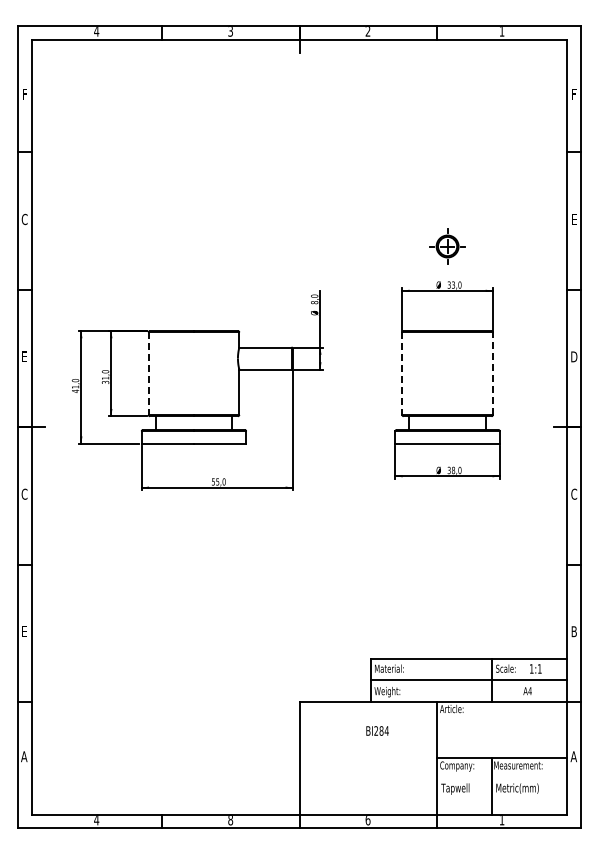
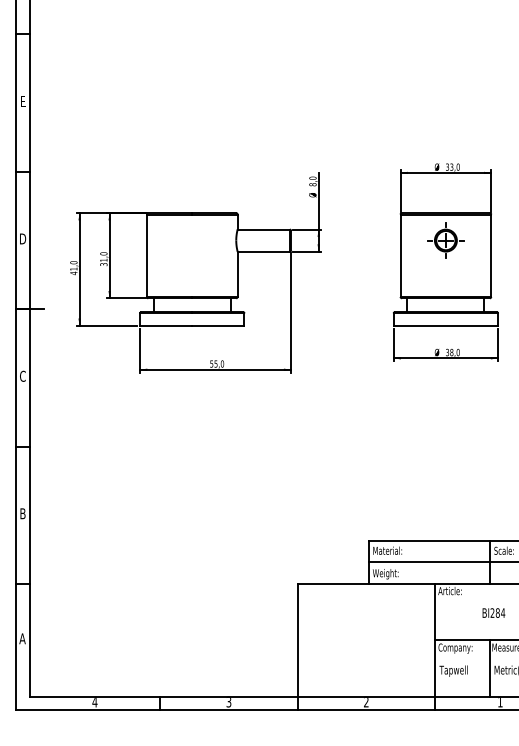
text: (24, 219) -> (22, 101), C -> E
part: (447, 246) -> (445, 240), moved
text: (24, 356) -> (22, 238), E -> D
line: (492, 373) -> (490, 255), dashed -> solid
line: (148, 374) -> (146, 256), dashed -> solid
line: (402, 374) -> (400, 256), dashed -> solid
text: (24, 631) -> (22, 513), E -> B
text: (377, 730) -> (493, 612), moved
text: (230, 820) -> (228, 702), 8 -> 3
text: (367, 820) -> (365, 702), 6 -> 2

